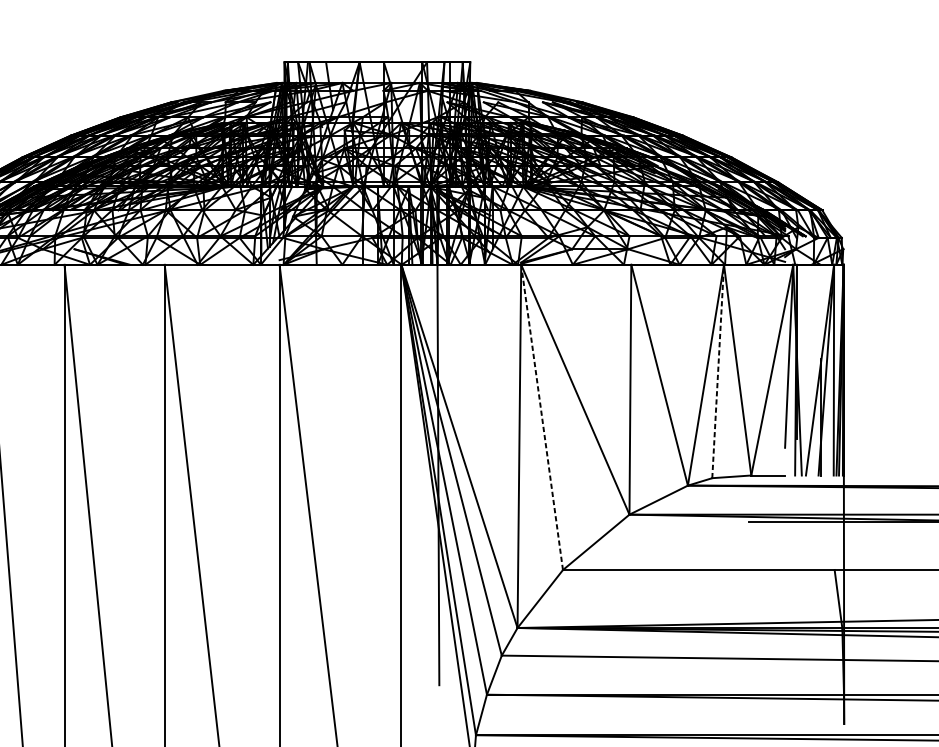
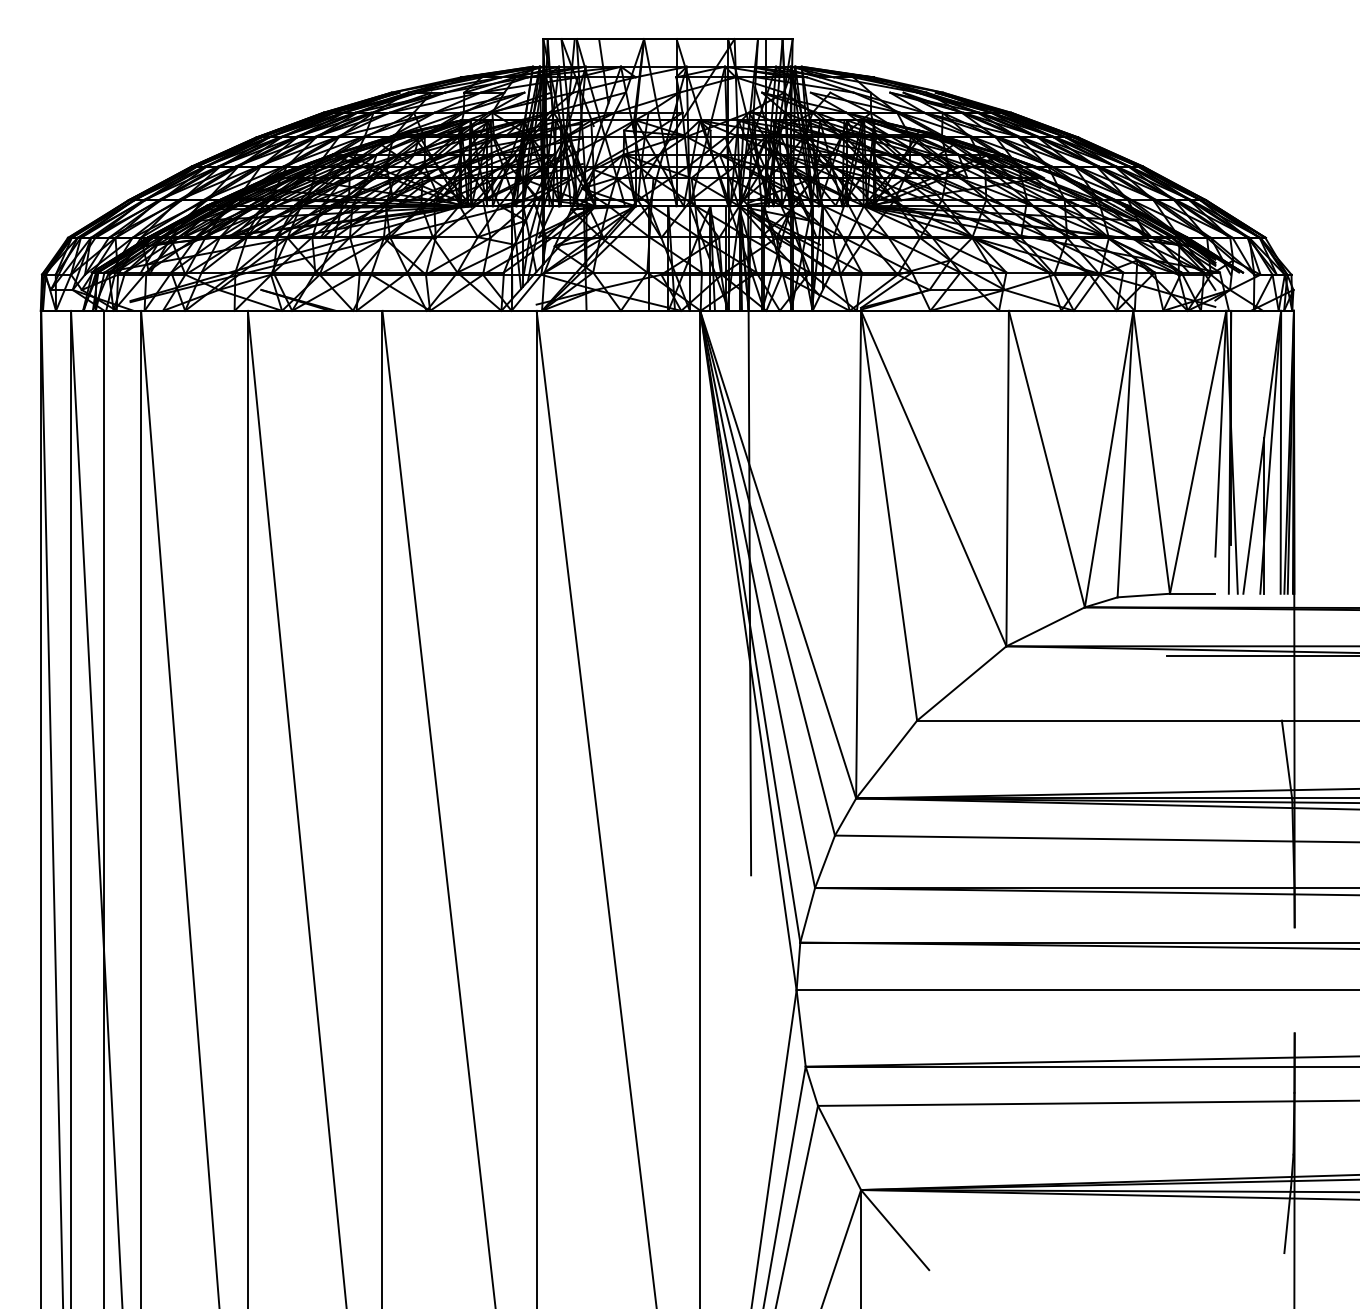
line: (718, 371) -> (1125, 453), dashed -> solid
line: (542, 417) -> (889, 515), dashed -> solid

